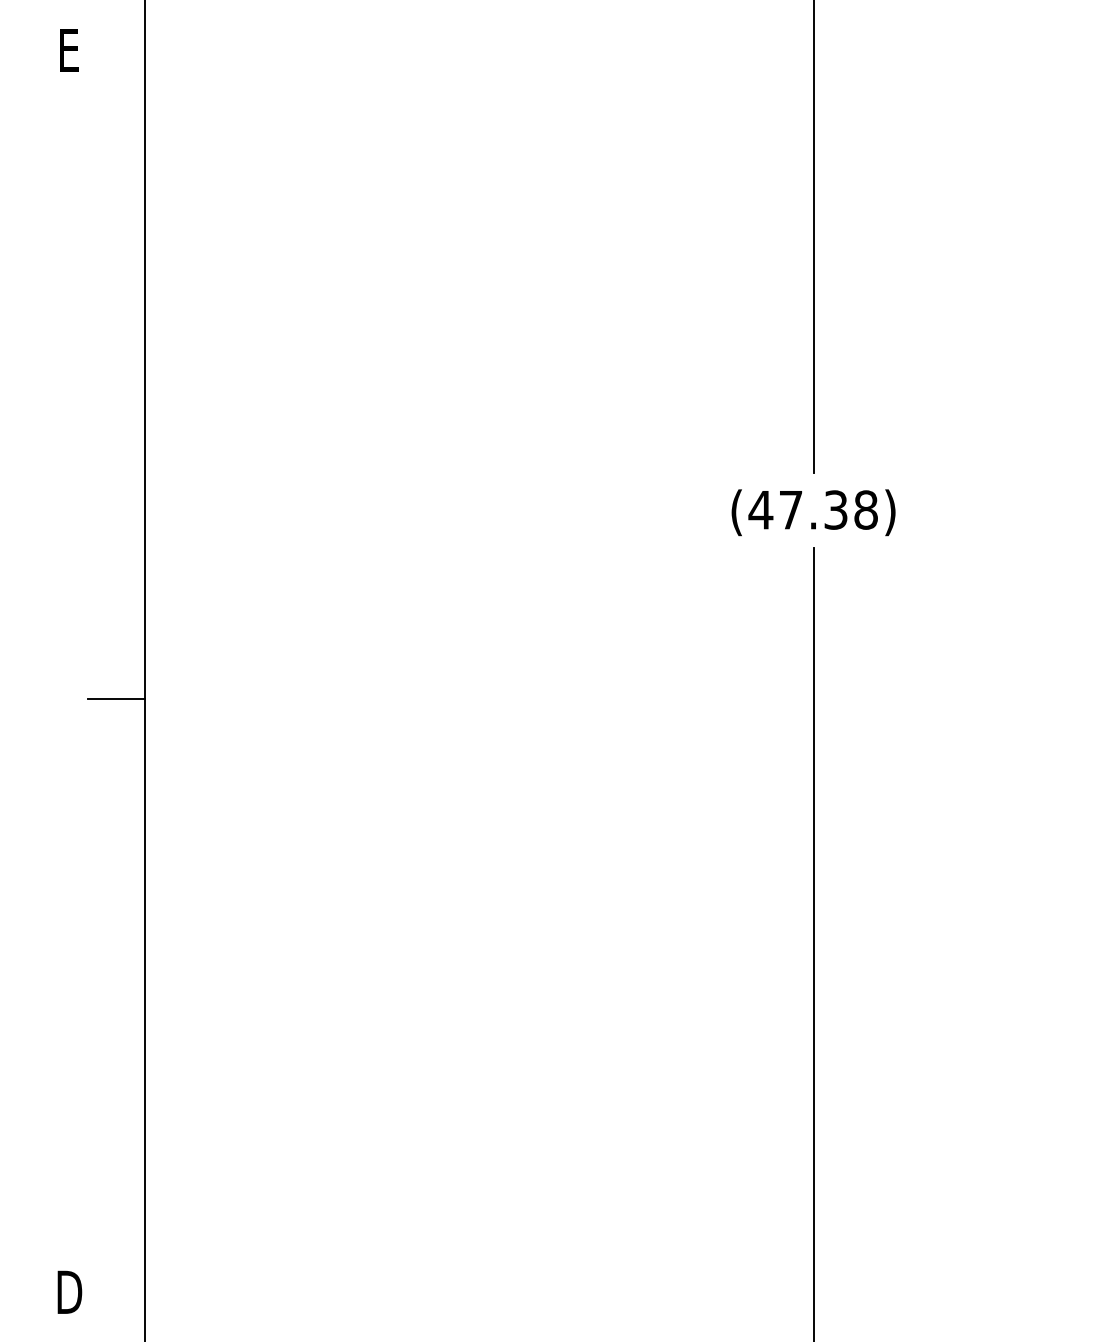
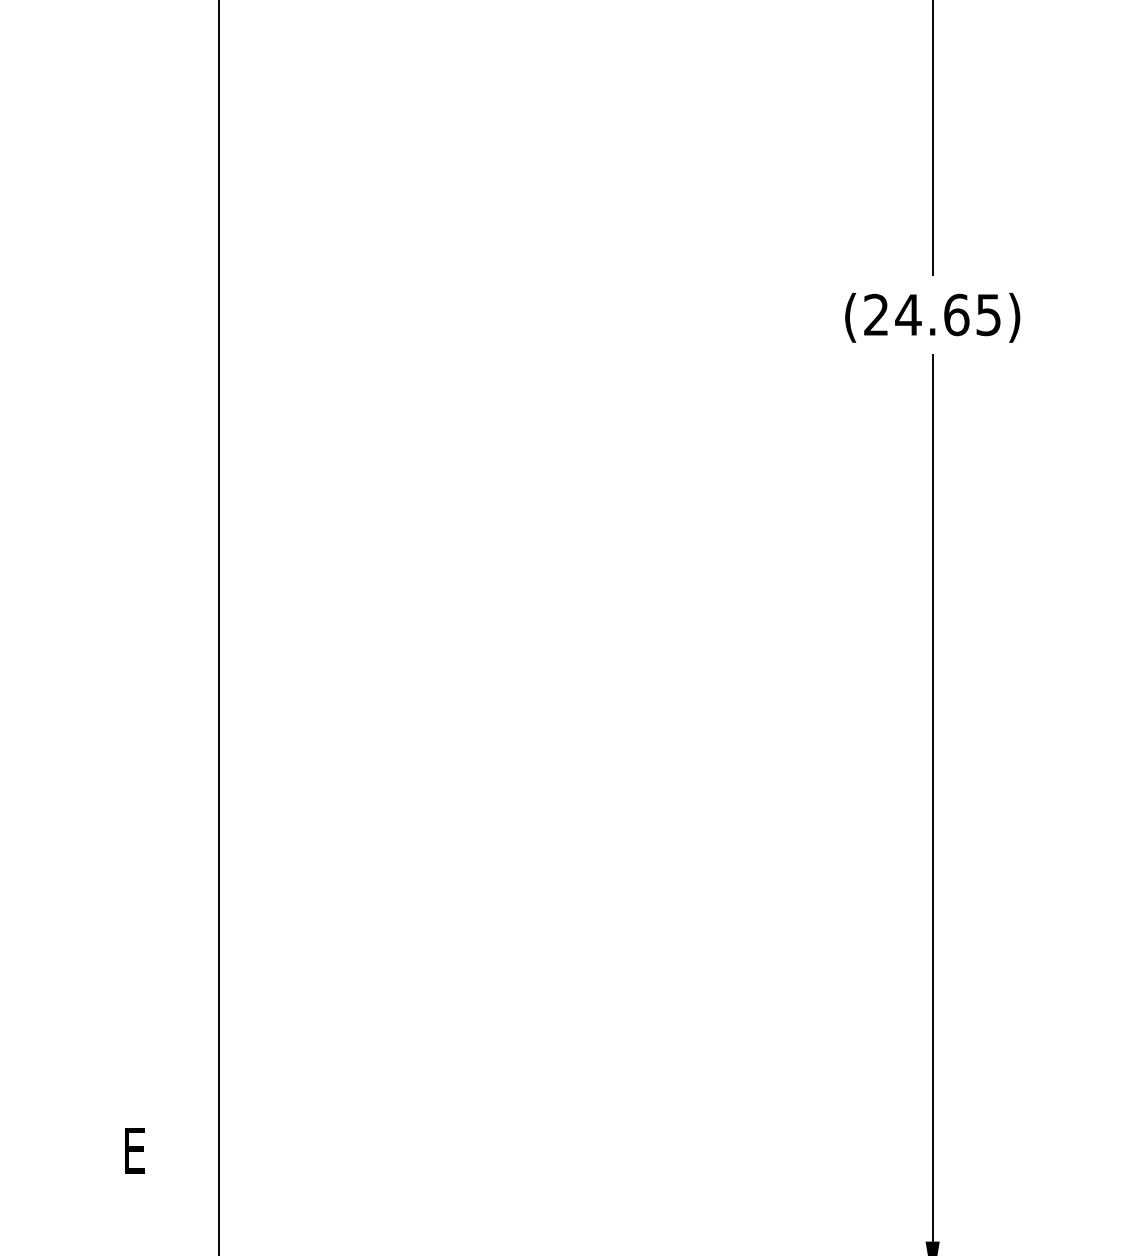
text: (812, 509) -> (931, 314), (47.38) -> (24.65)
line: (116, 698) -> (188, 516), removed
text: (69, 1291) -> (137, 1149), D -> E

